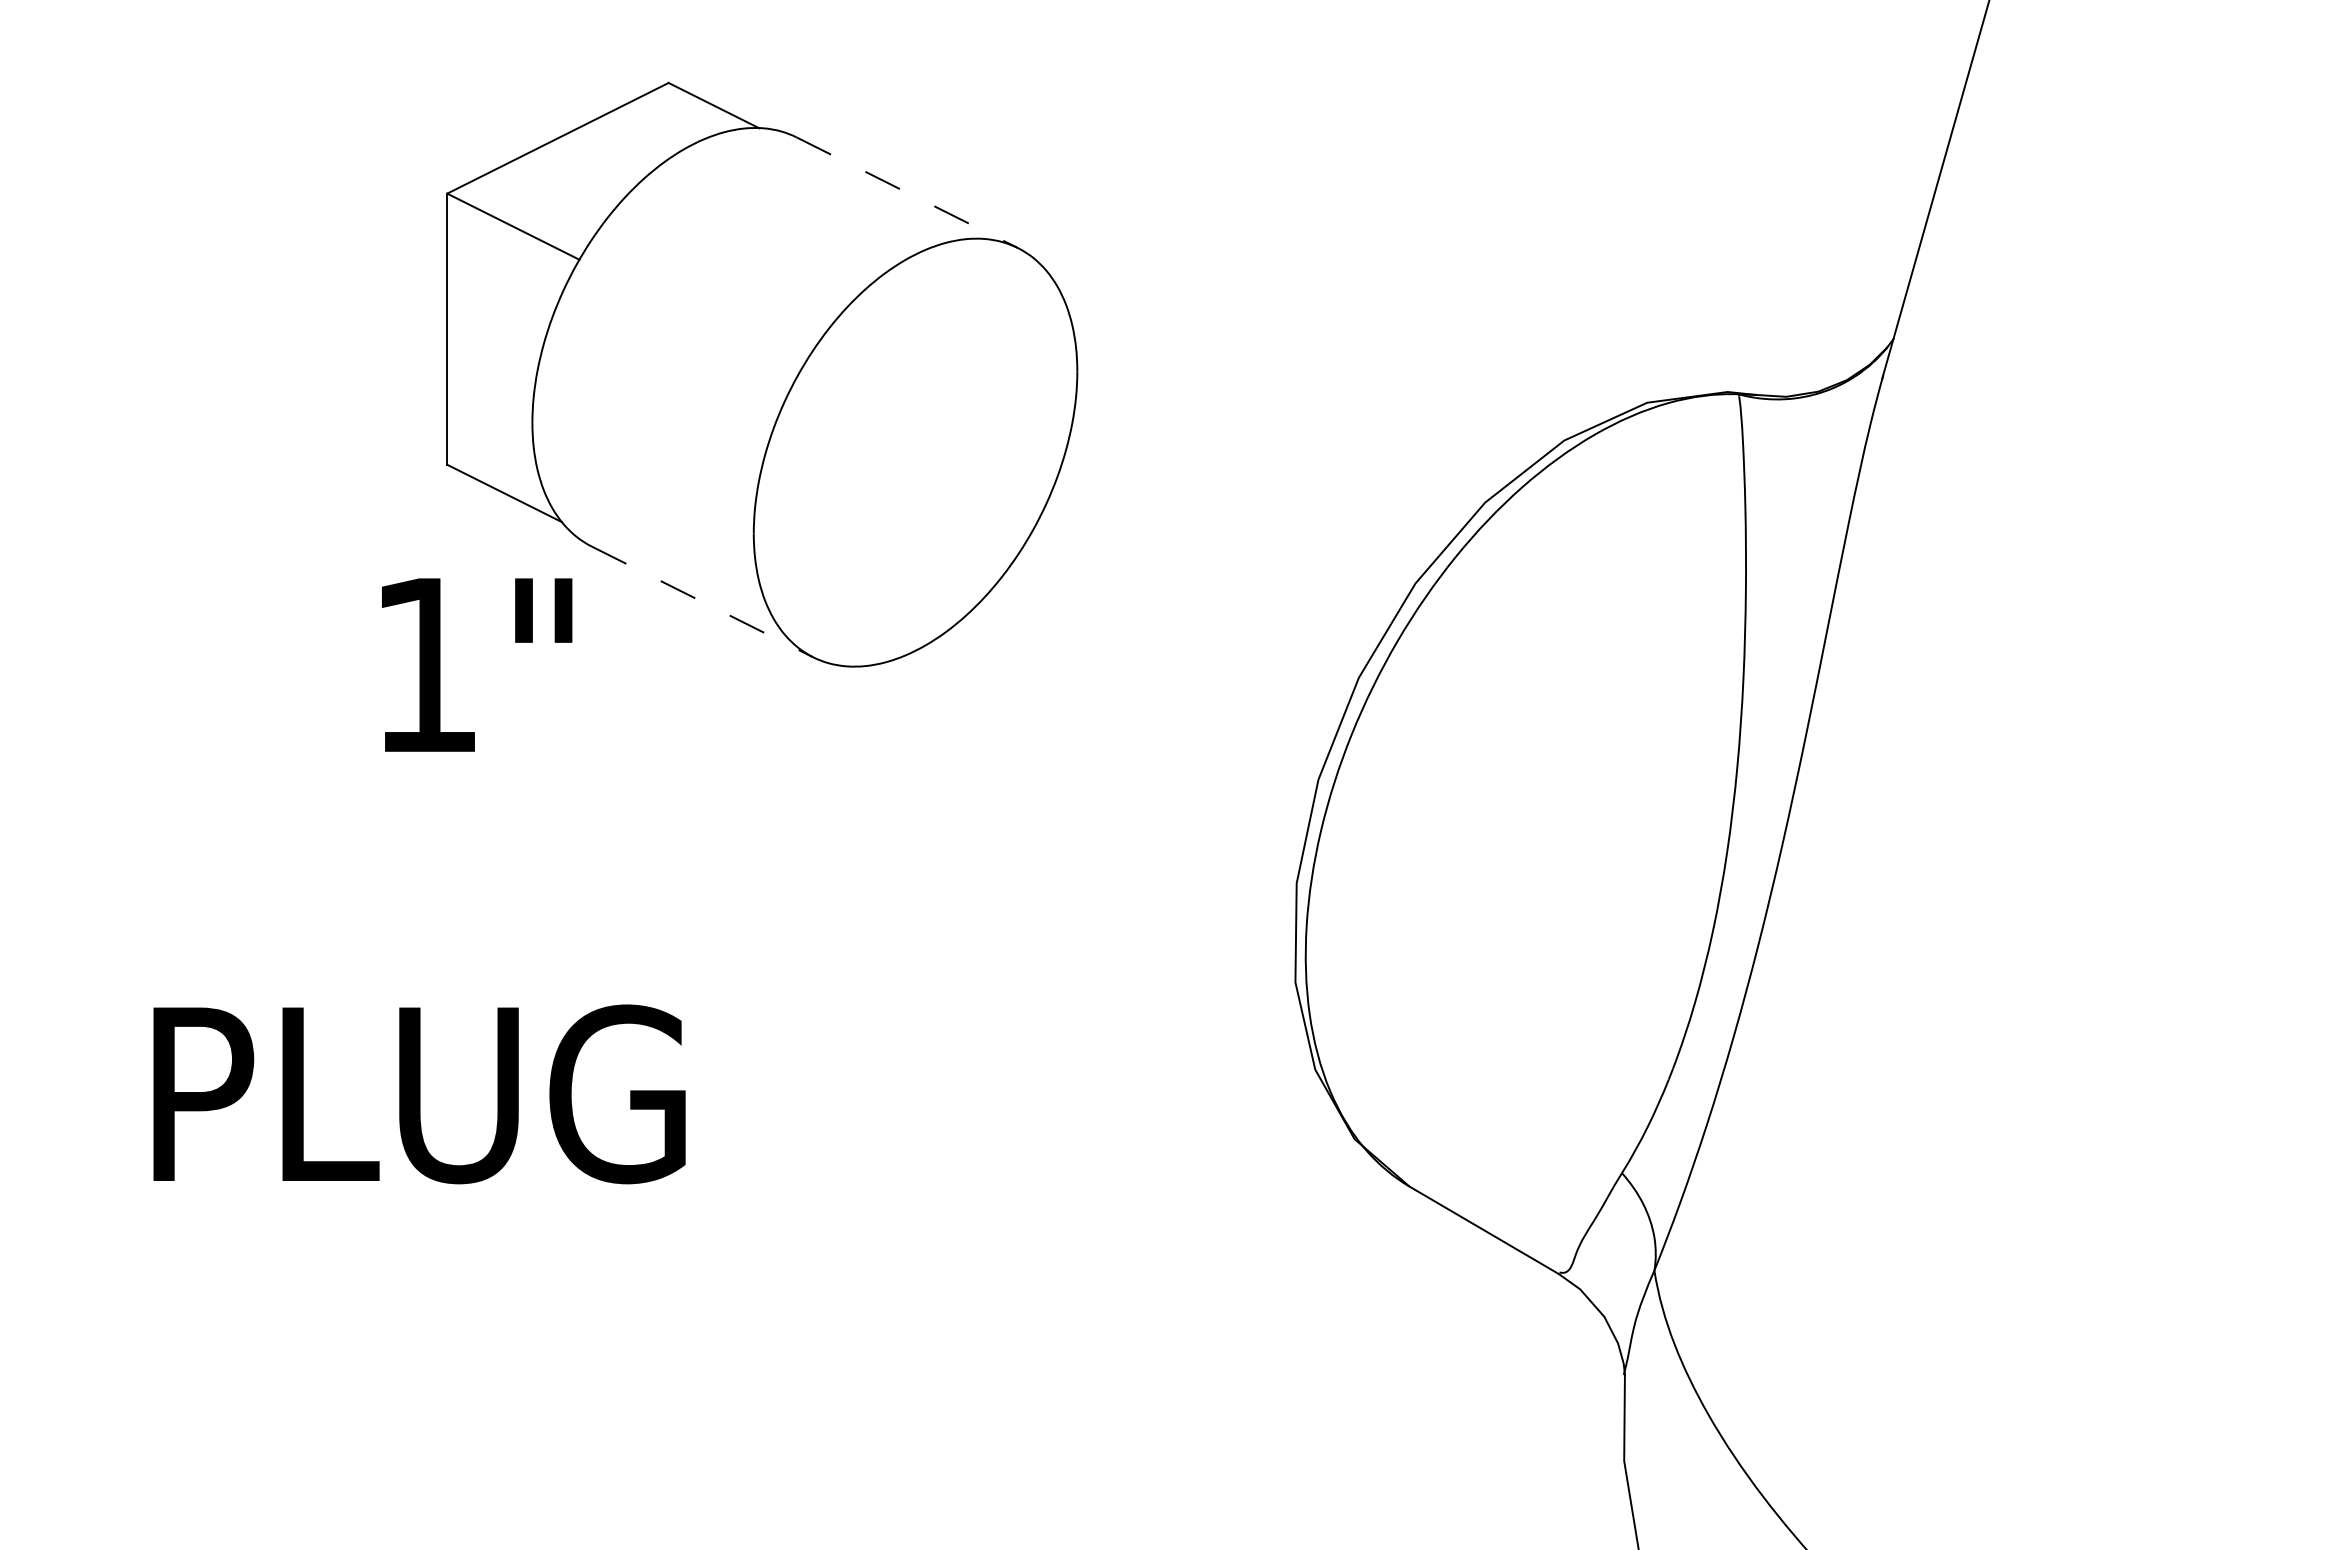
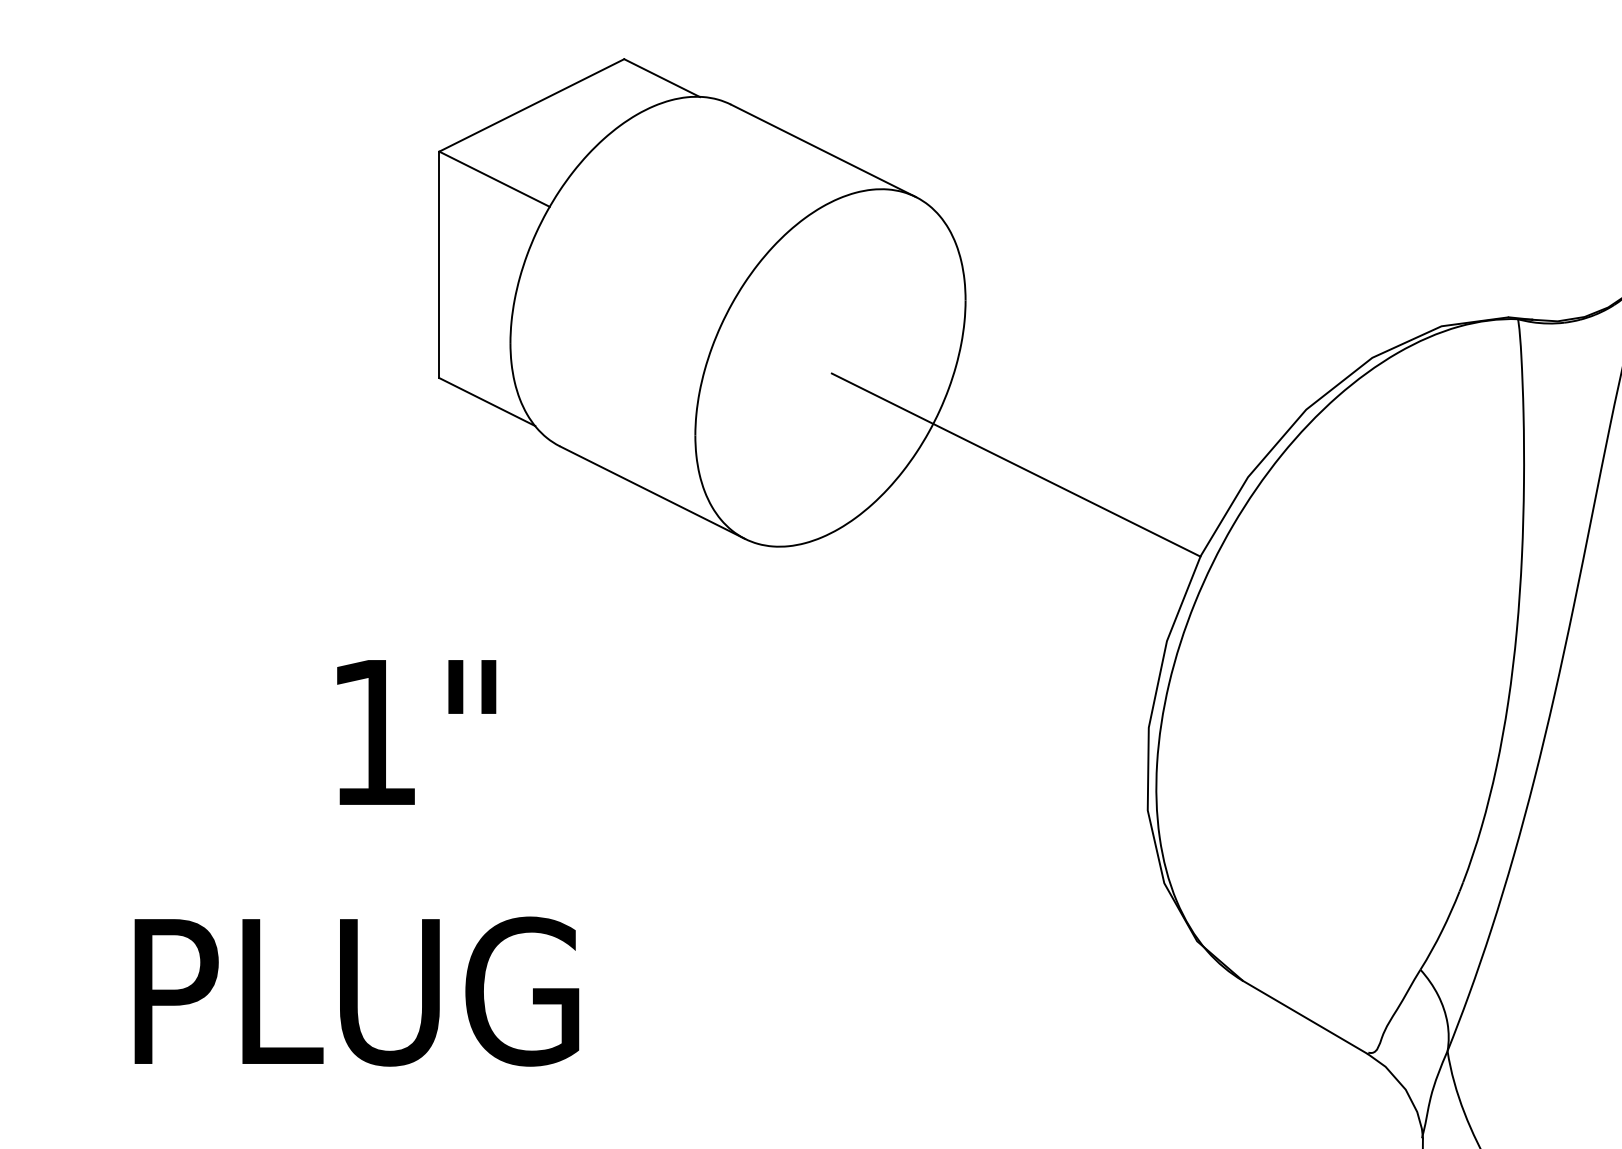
line: (907, 192) -> (823, 150), dashed -> solid
line: (1137, 568) -> (1015, 464), added
line: (702, 601) -> (652, 492), dashed -> solid
text: (477, 664) -> (417, 731), moved
text: (419, 1094) -> (356, 991), moved

